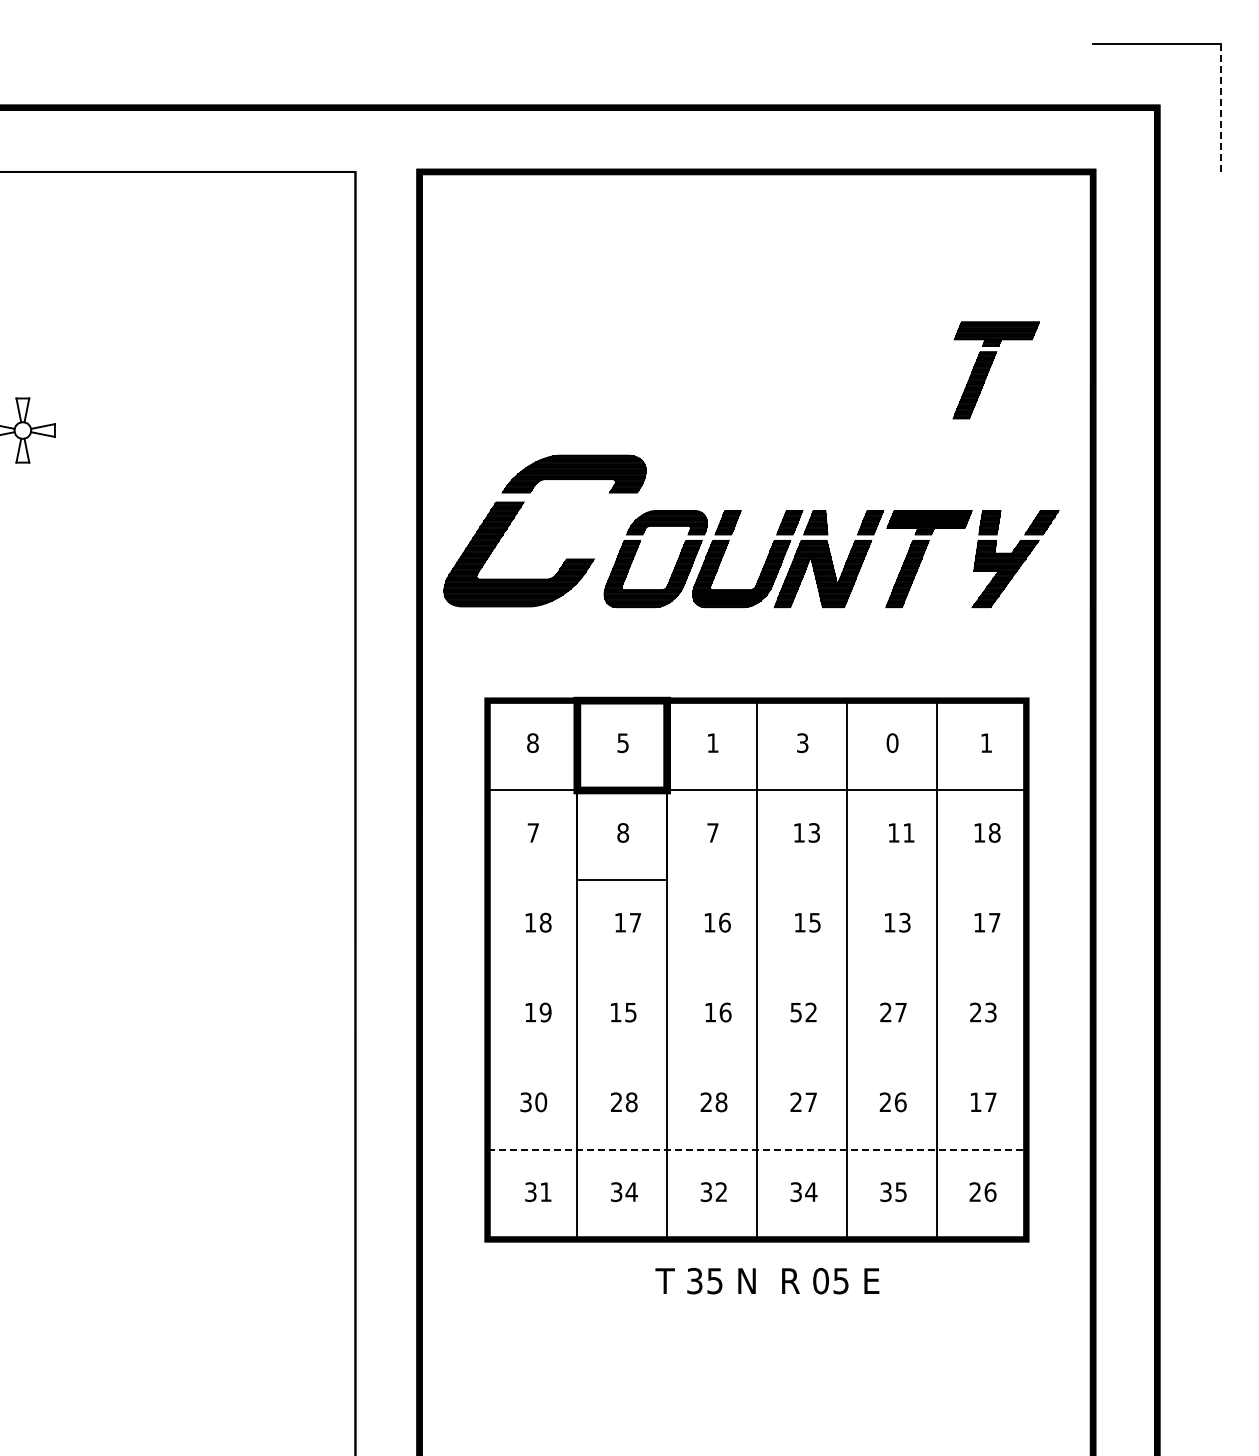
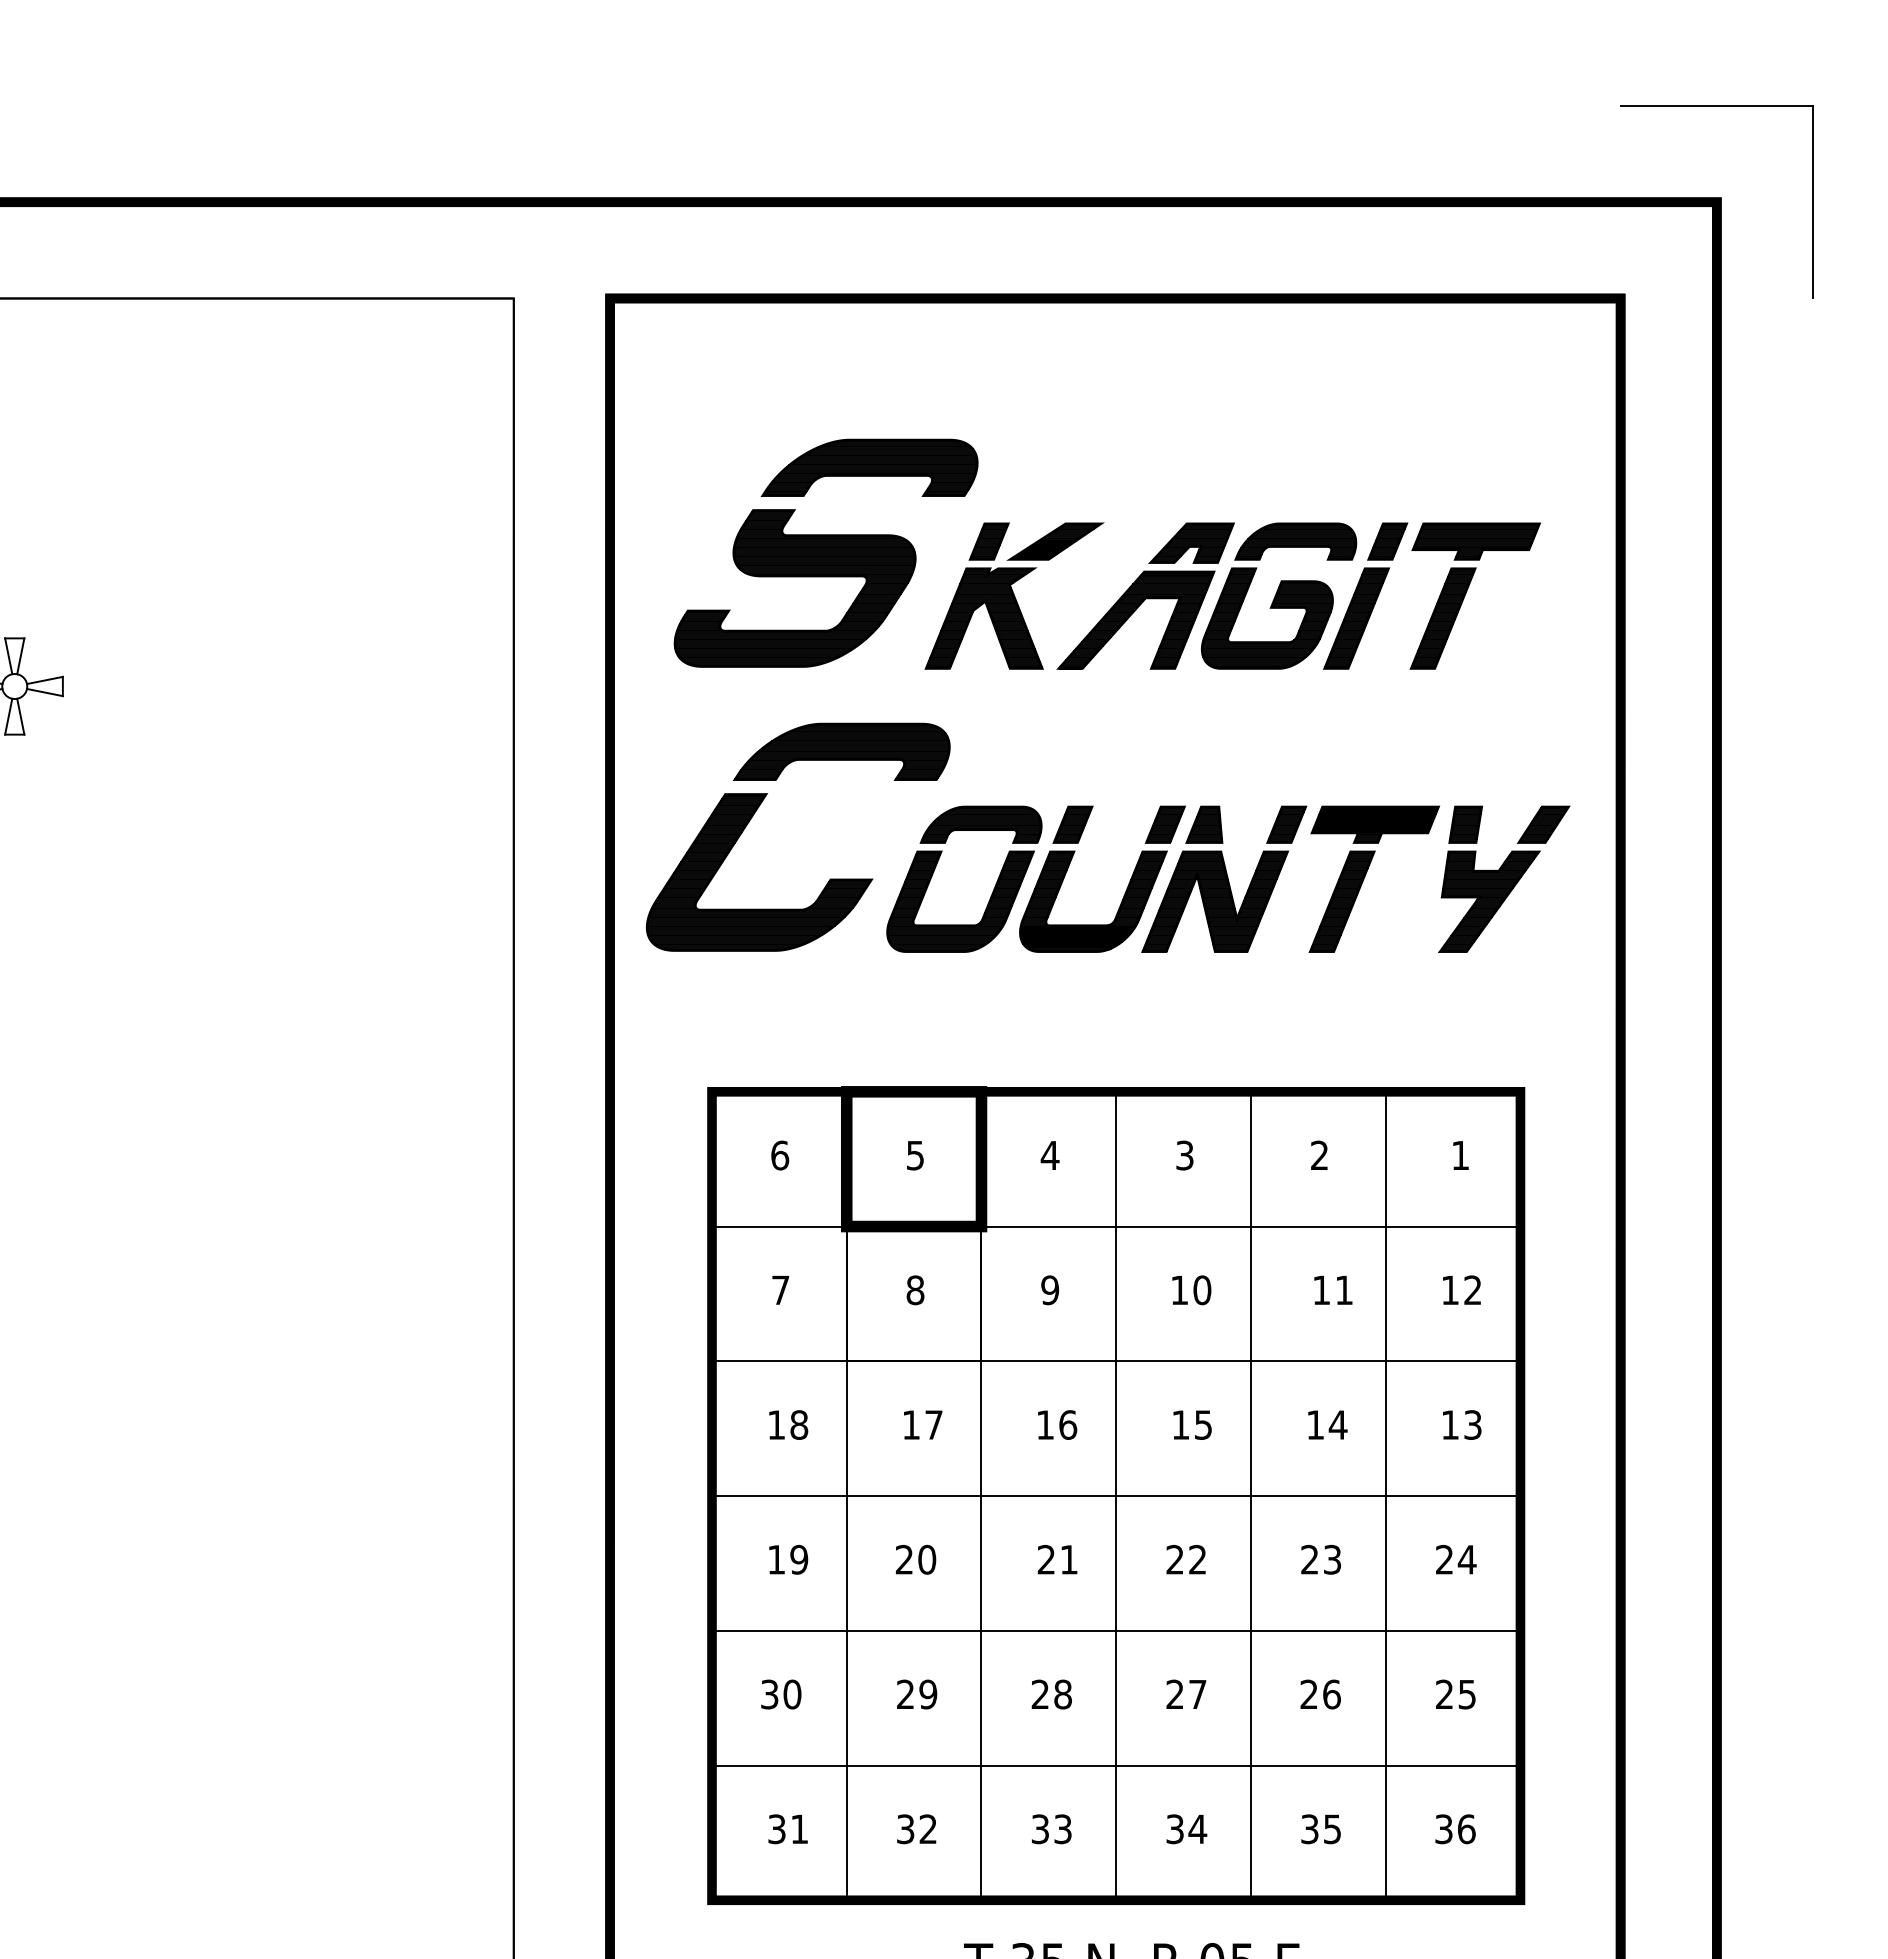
line: (1221, 108) -> (1813, 203), dashed -> solid
part: (706, 342) -> (1040, 554), added
text: (532, 742) -> (779, 1154), 8 -> 6
text: (712, 742) -> (1049, 1154), 1 -> 4
text: (892, 743) -> (1319, 1156), 0 -> 2
text: (712, 832) -> (1049, 1289), 7 -> 9
text: (814, 832) -> (1202, 1289), 13 -> 10
text: (994, 832) -> (1472, 1289), 18 -> 12
line: (756, 880) -> (1115, 1361), added
text: (904, 922) -> (1337, 1424), 13 -> 14
text: (994, 922) -> (1472, 1424), 17 -> 13
line: (756, 970) -> (1115, 1496), added
text: (623, 1012) -> (915, 1559), 15 -> 20
text: (717, 1012) -> (1057, 1559), 16 -> 21
text: (795, 1012) -> (1174, 1559), 52 -> 22
text: (900, 1012) -> (1331, 1559), 27 -> 23
text: (990, 1012) -> (1466, 1559), 23 -> 24
line: (756, 1059) -> (1115, 1630), added
text: (631, 1102) -> (927, 1694), 28 -> 29
text: (983, 1102) -> (1456, 1694), 17 -> 25
line: (757, 1149) -> (1117, 1765), dashed -> solid
text: (631, 1191) -> (927, 1828), 34 -> 32
text: (721, 1192) -> (1063, 1829), 32 -> 33
text: (974, 1192) -> (1442, 1829), 26 -> 36

